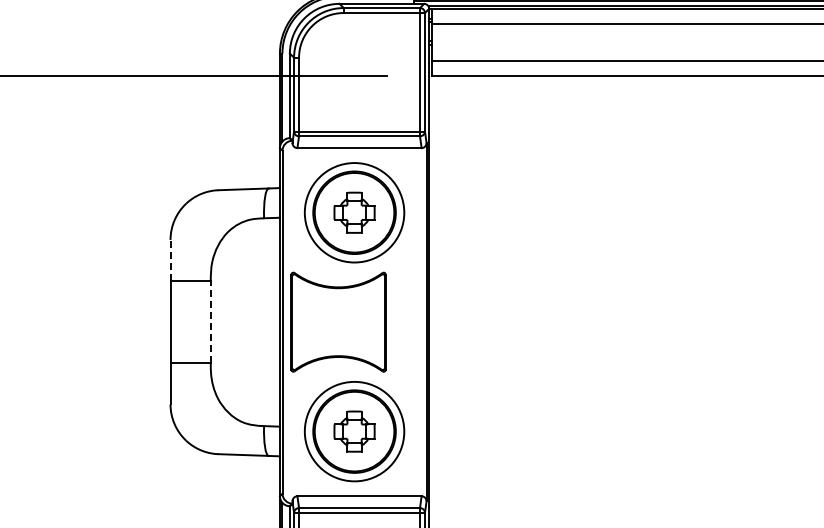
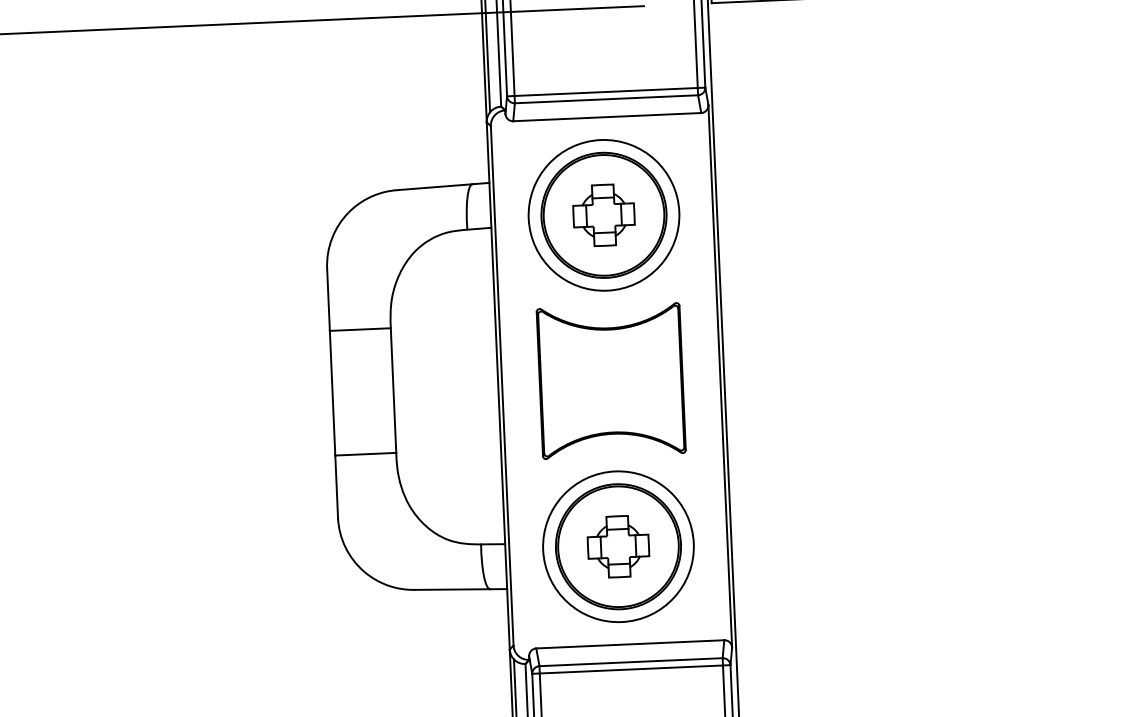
line: (170, 260) -> (328, 299), dashed -> solid
line: (210, 321) -> (393, 389), dashed -> solid
part: (338, 321) -> (611, 380), moved

